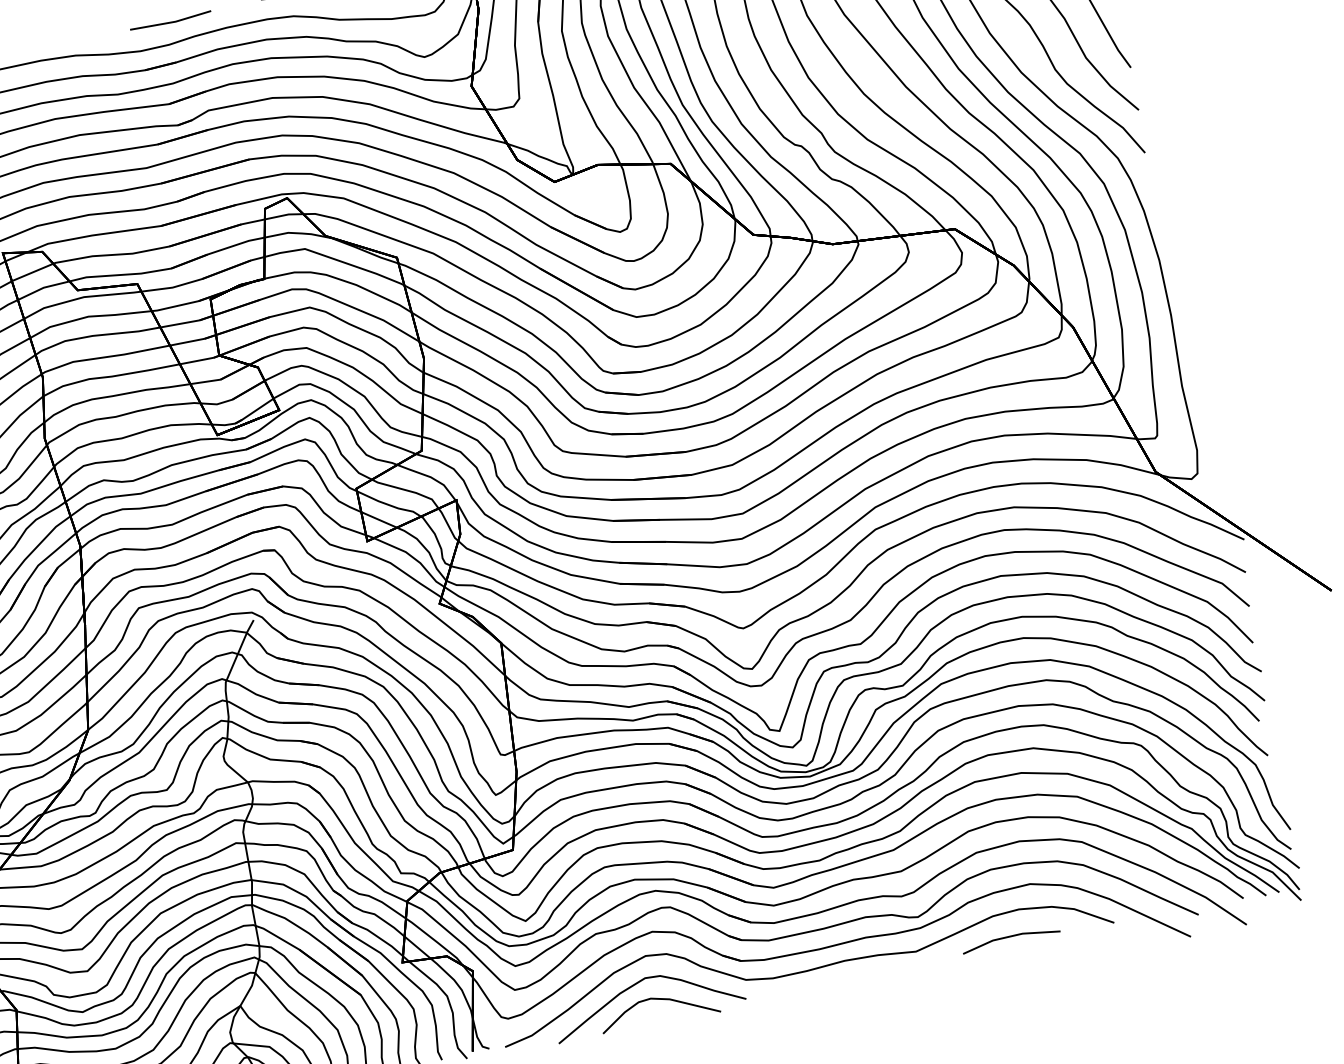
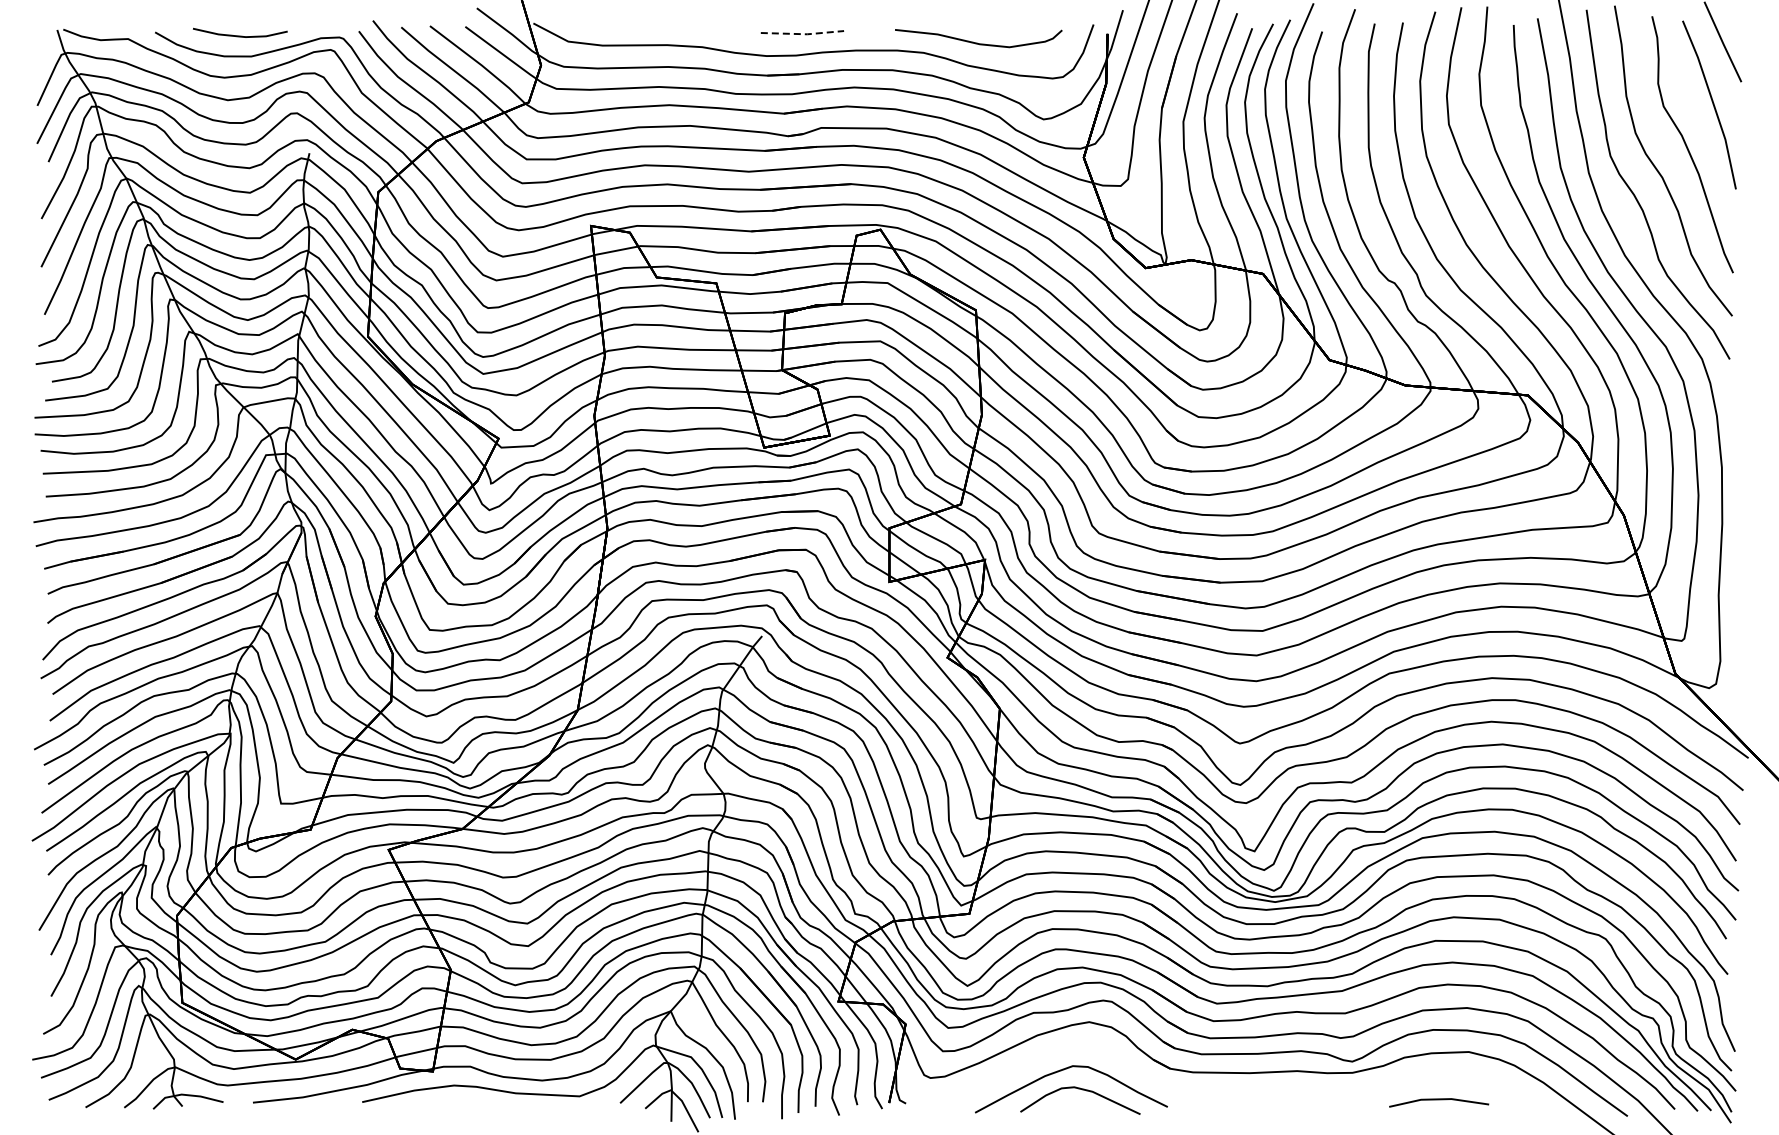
line: (172, 22) -> (803, 34), solid -> dashed
curve: (808, 969) -> (1234, 1090), removed

